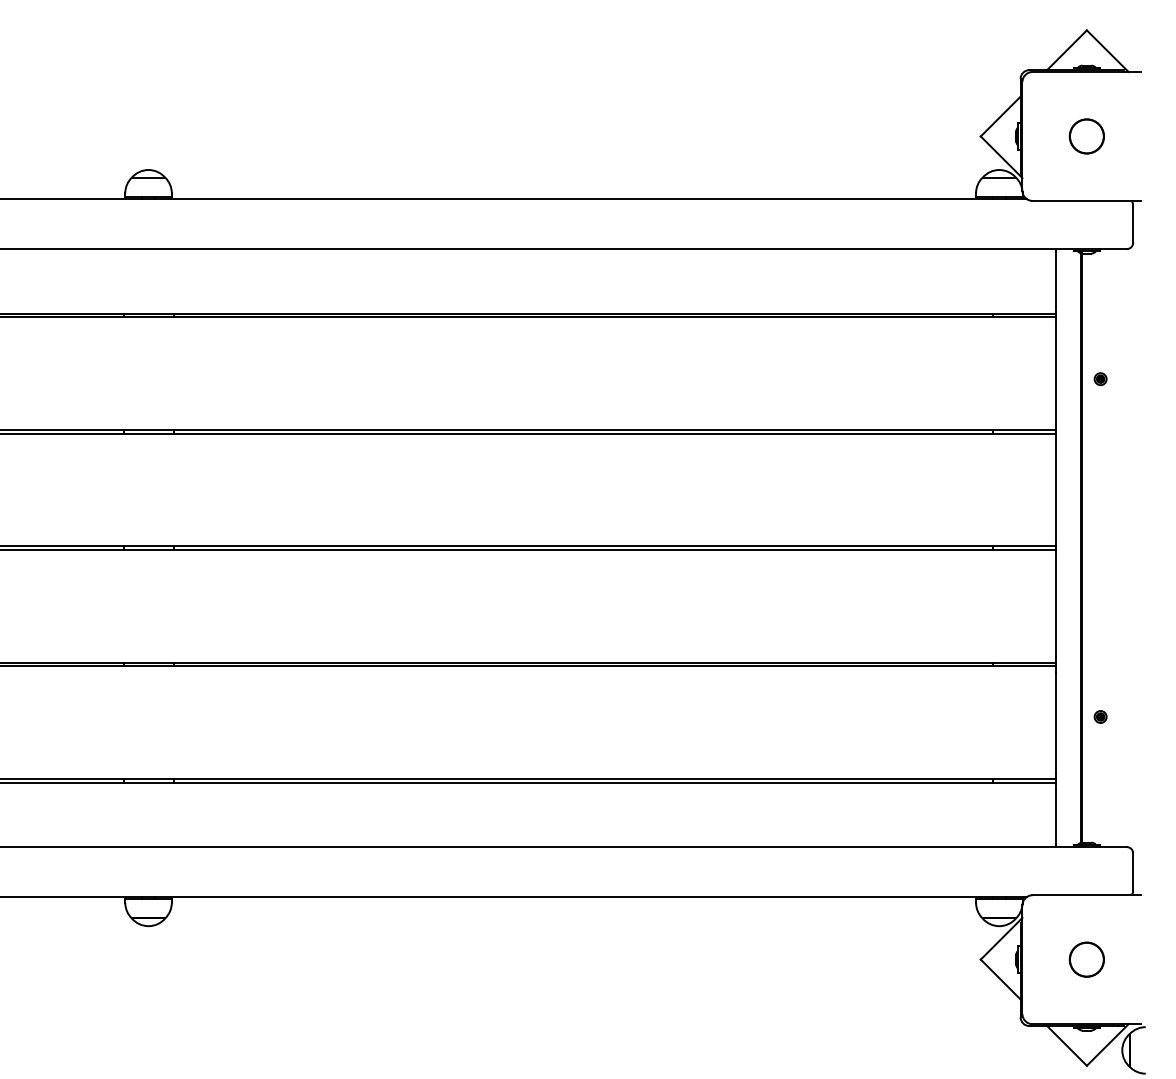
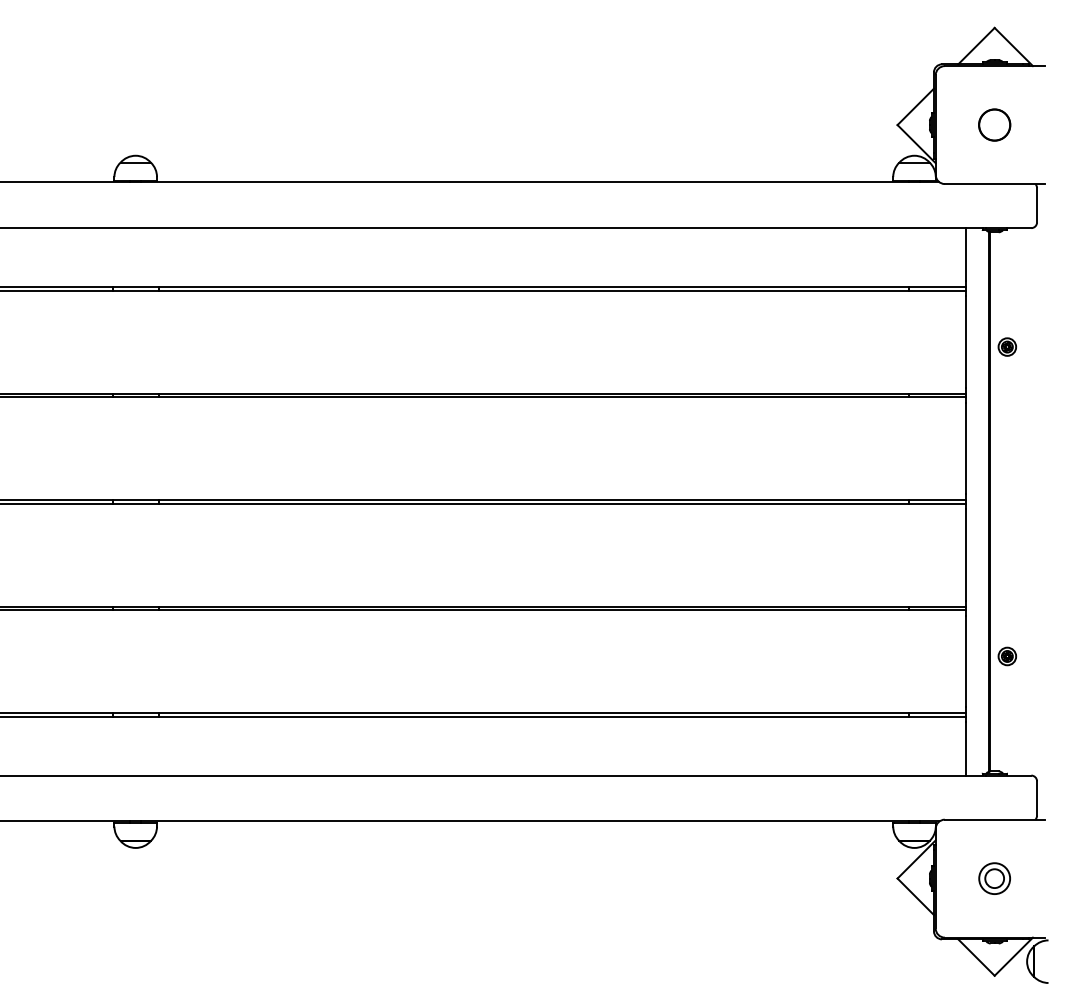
part: (1100, 379) -> (1007, 347), size x1.6
part: (1100, 716) -> (1007, 656), size x1.6
circle: (1086, 959) -> (994, 878), size x0.6

